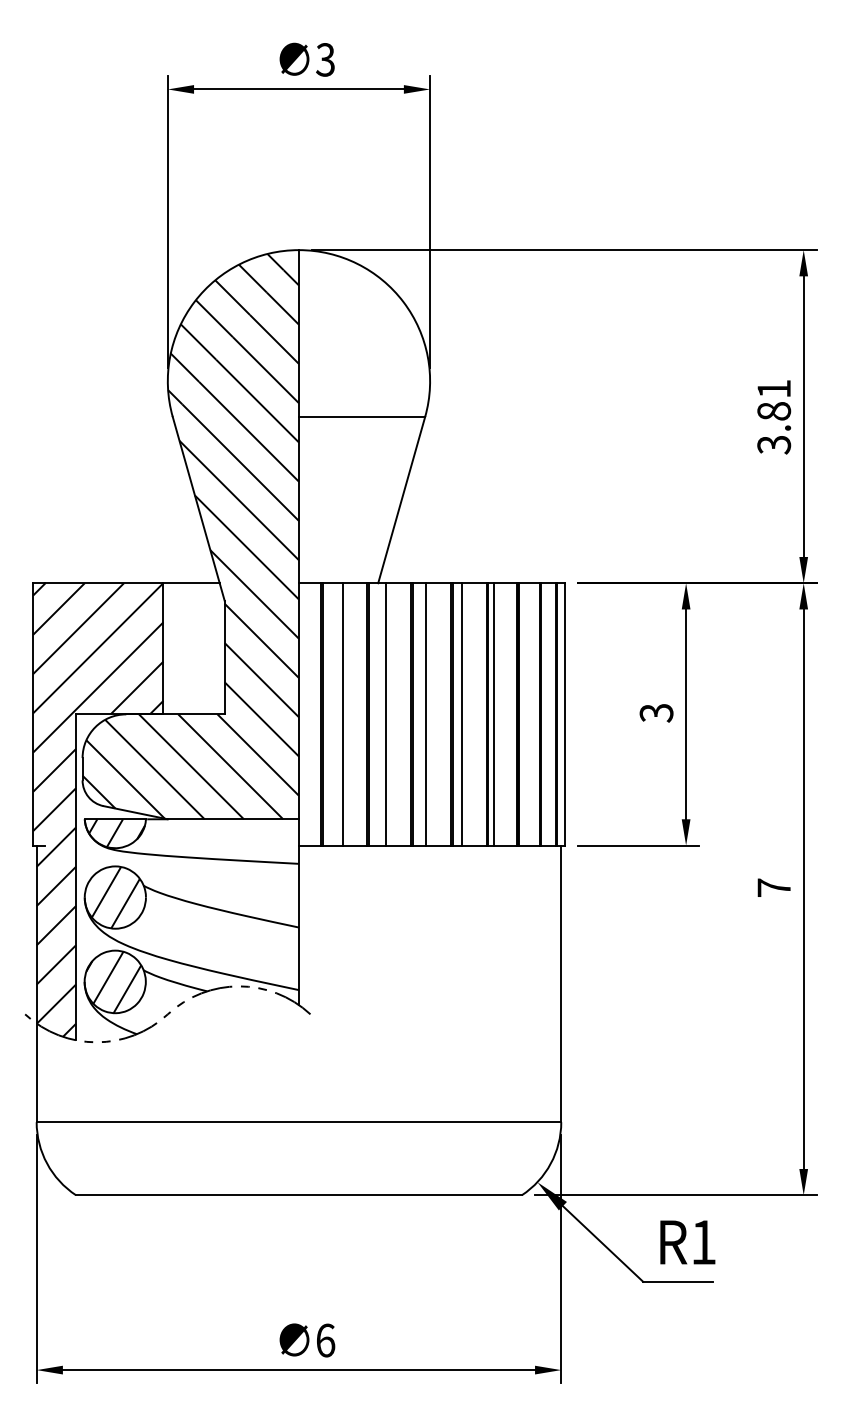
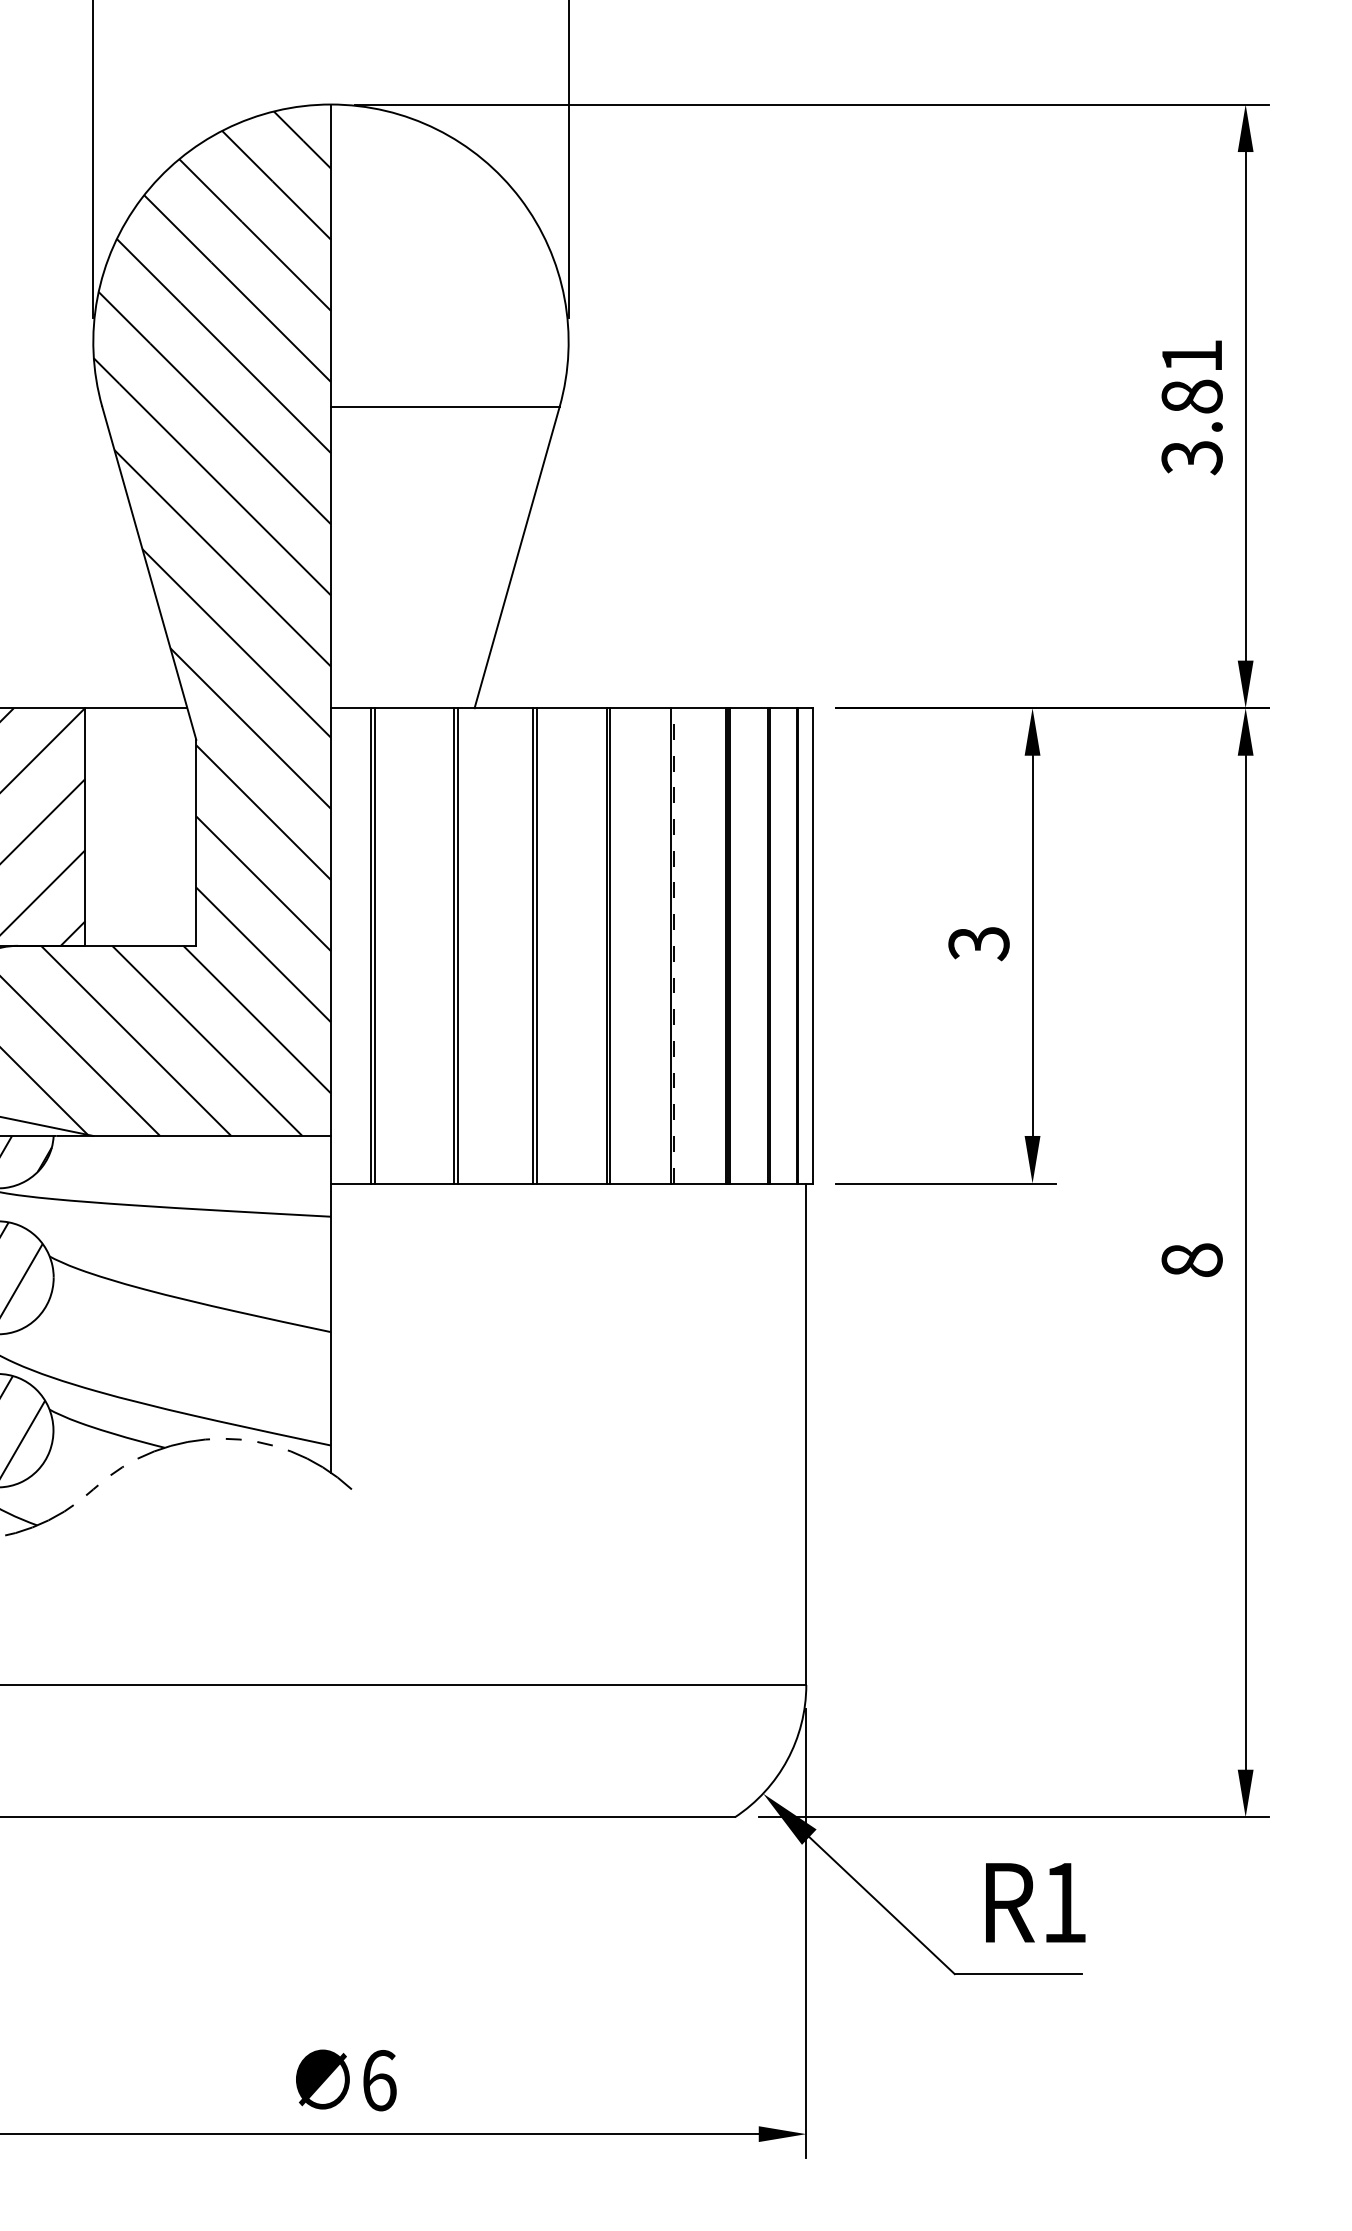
line: (488, 713) -> (674, 944), solid -> dashed
line: (343, 714) -> (411, 946), removed
line: (385, 714) -> (487, 946), removed
line: (425, 714) -> (560, 946), removed
line: (462, 714) -> (627, 946), removed
line: (493, 714) -> (683, 946), removed
text: (774, 887) -> (1192, 1259), 7 -> 8

